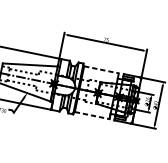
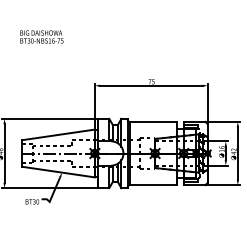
line: (101, 70) -> (153, 122), dashed -> solid
line: (92, 115) -> (153, 184), dashed -> solid

